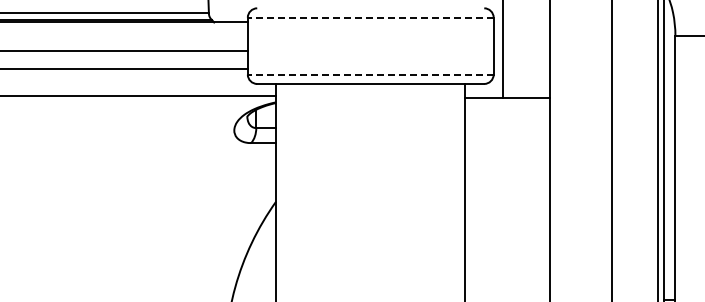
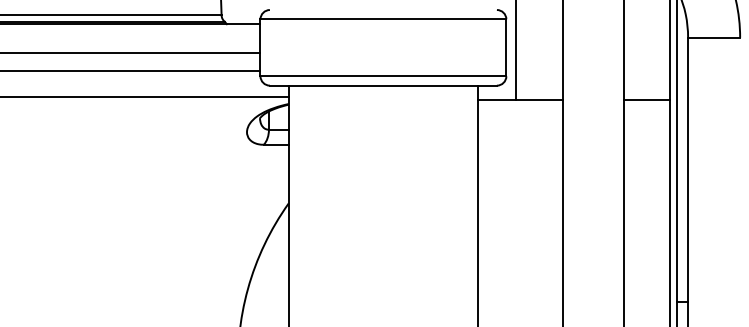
line: (370, 17) -> (383, 19), dashed -> solid
line: (370, 74) -> (383, 76), dashed -> solid
line: (634, 97) -> (647, 99), added

